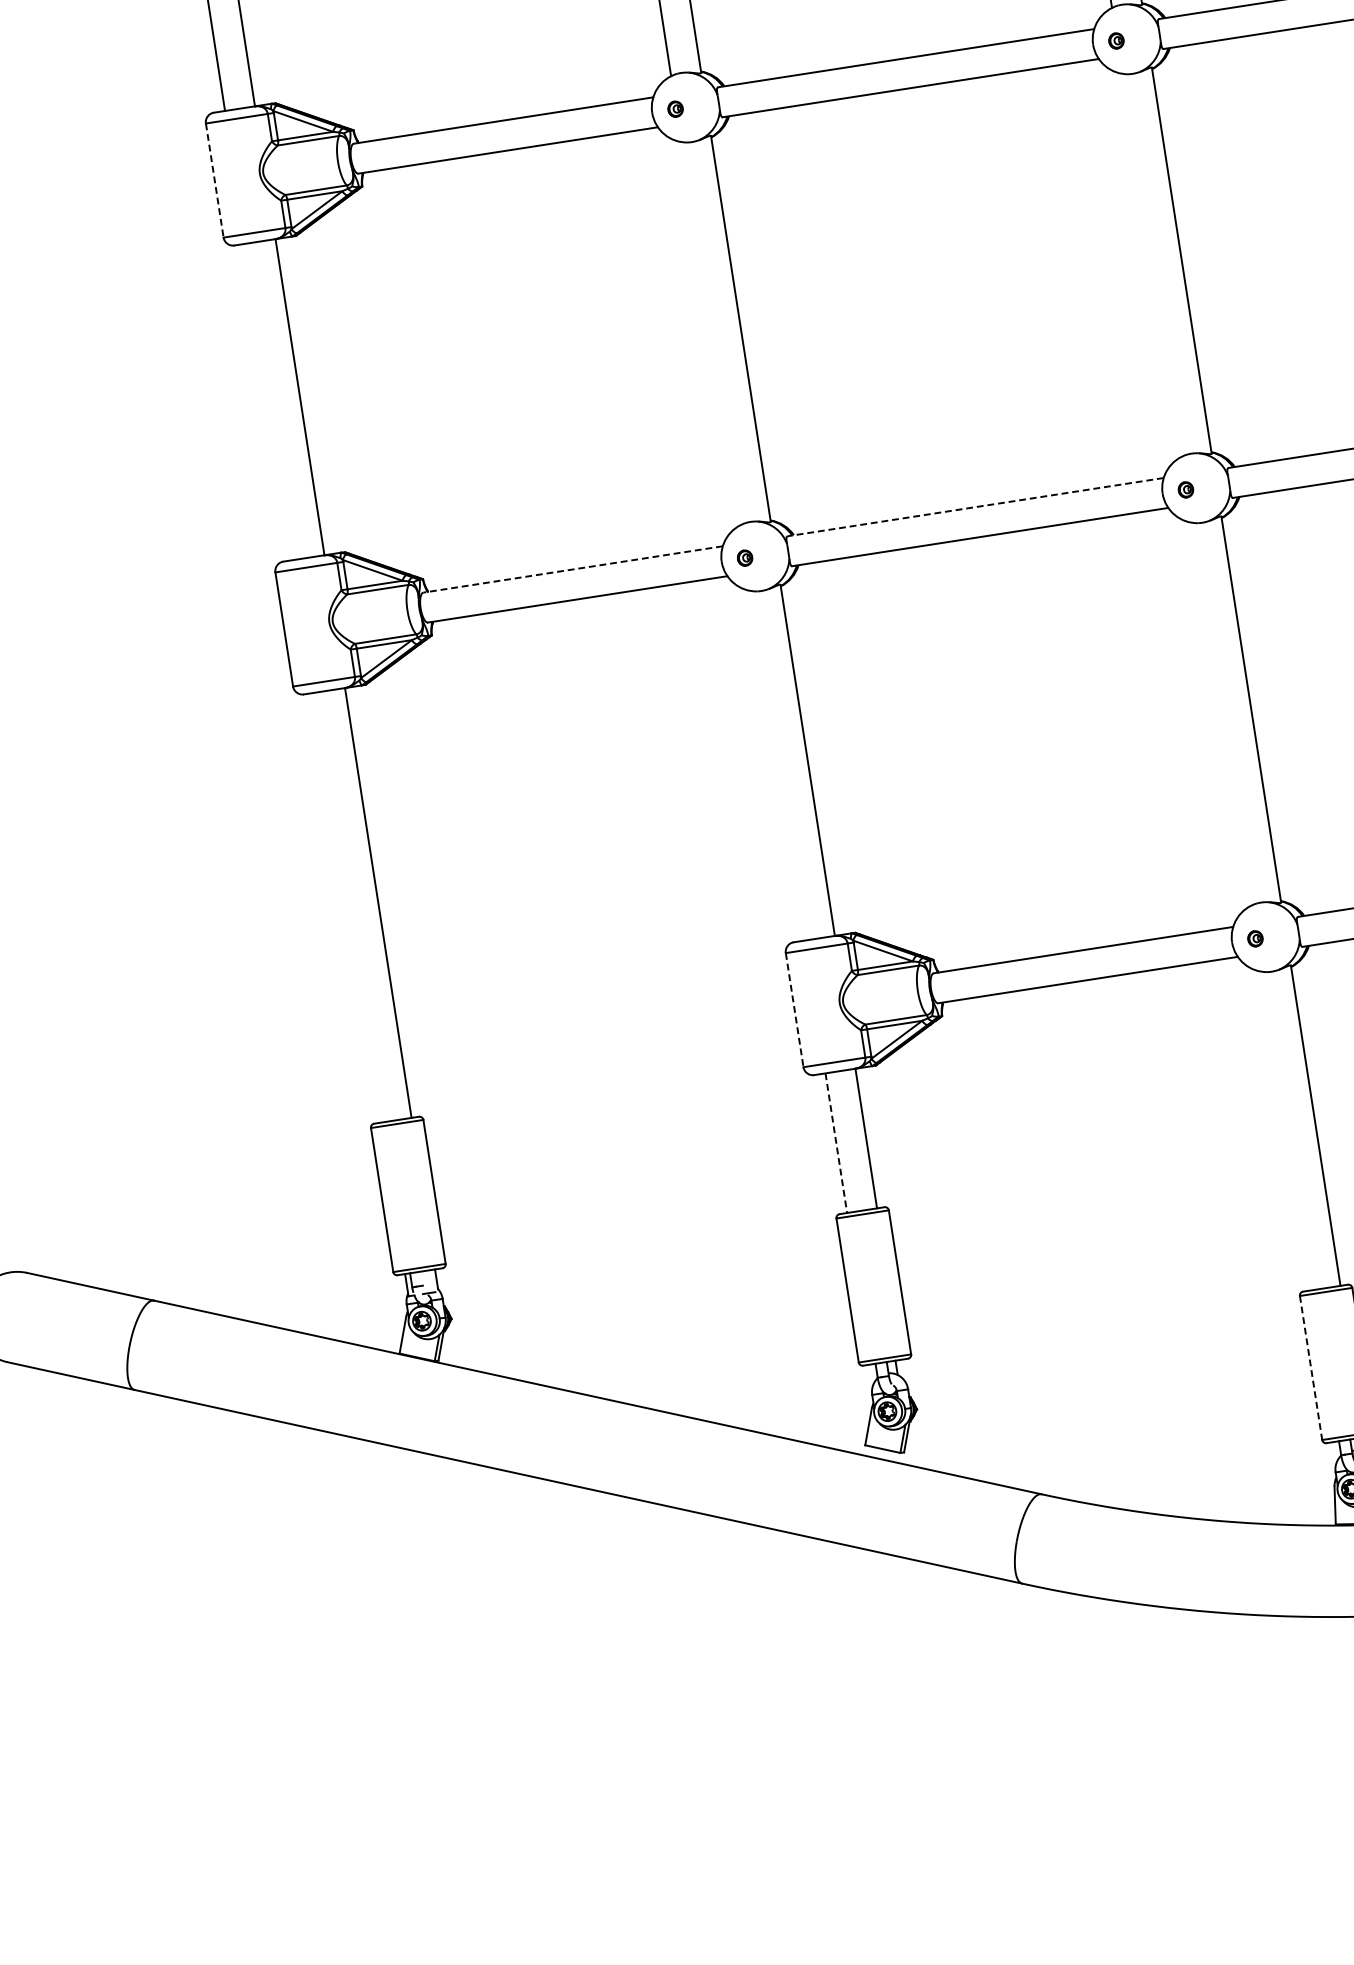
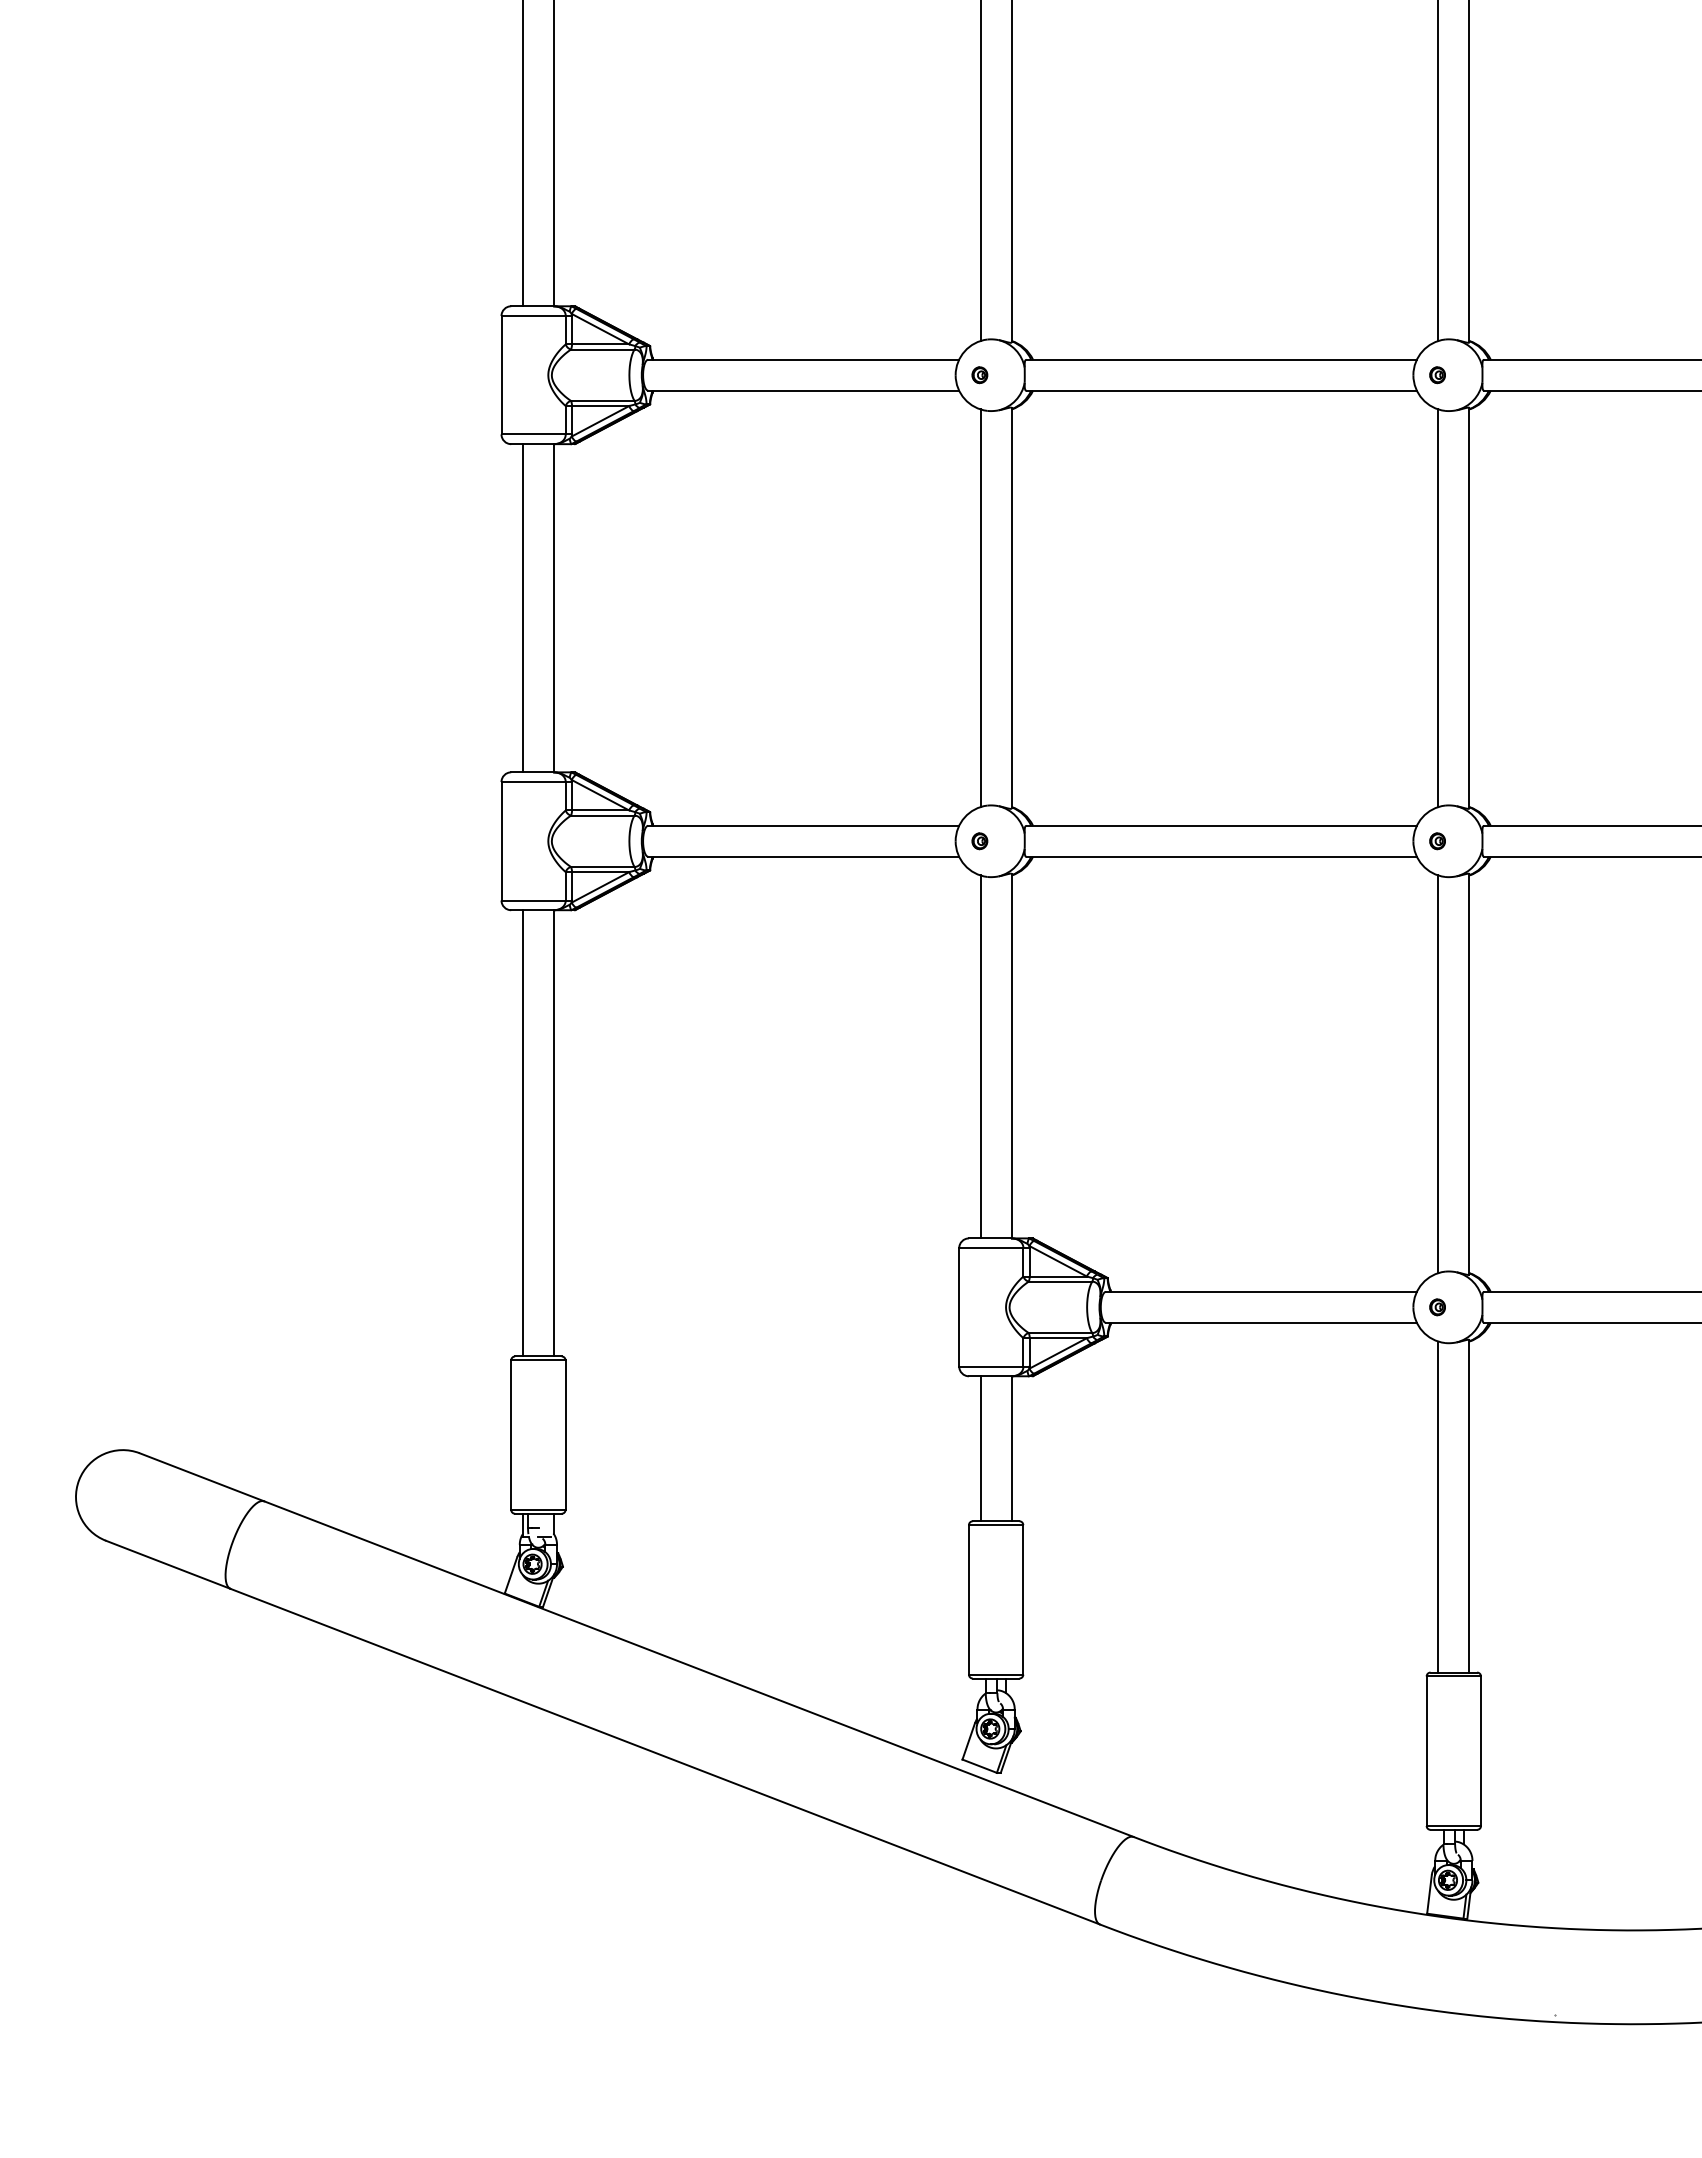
line: (214, 180) -> (501, 375), dashed -> solid
line: (1152, 265) -> (1438, 608), added
line: (710, 333) -> (980, 608), added
line: (269, 402) -> (522, 608), added
line: (975, 506) -> (1221, 825), dashed -> solid
line: (572, 569) -> (803, 825), dashed -> solid
line: (1221, 714) -> (1438, 1074), added
line: (777, 765) -> (980, 1056), added
line: (348, 907) -> (522, 1133), added
line: (794, 1010) -> (959, 1307), dashed -> solid
line: (1286, 1130) -> (1438, 1506), added
line: (836, 1143) -> (980, 1449), dashed -> solid
line: (1310, 1368) -> (1426, 1751), dashed -> solid

